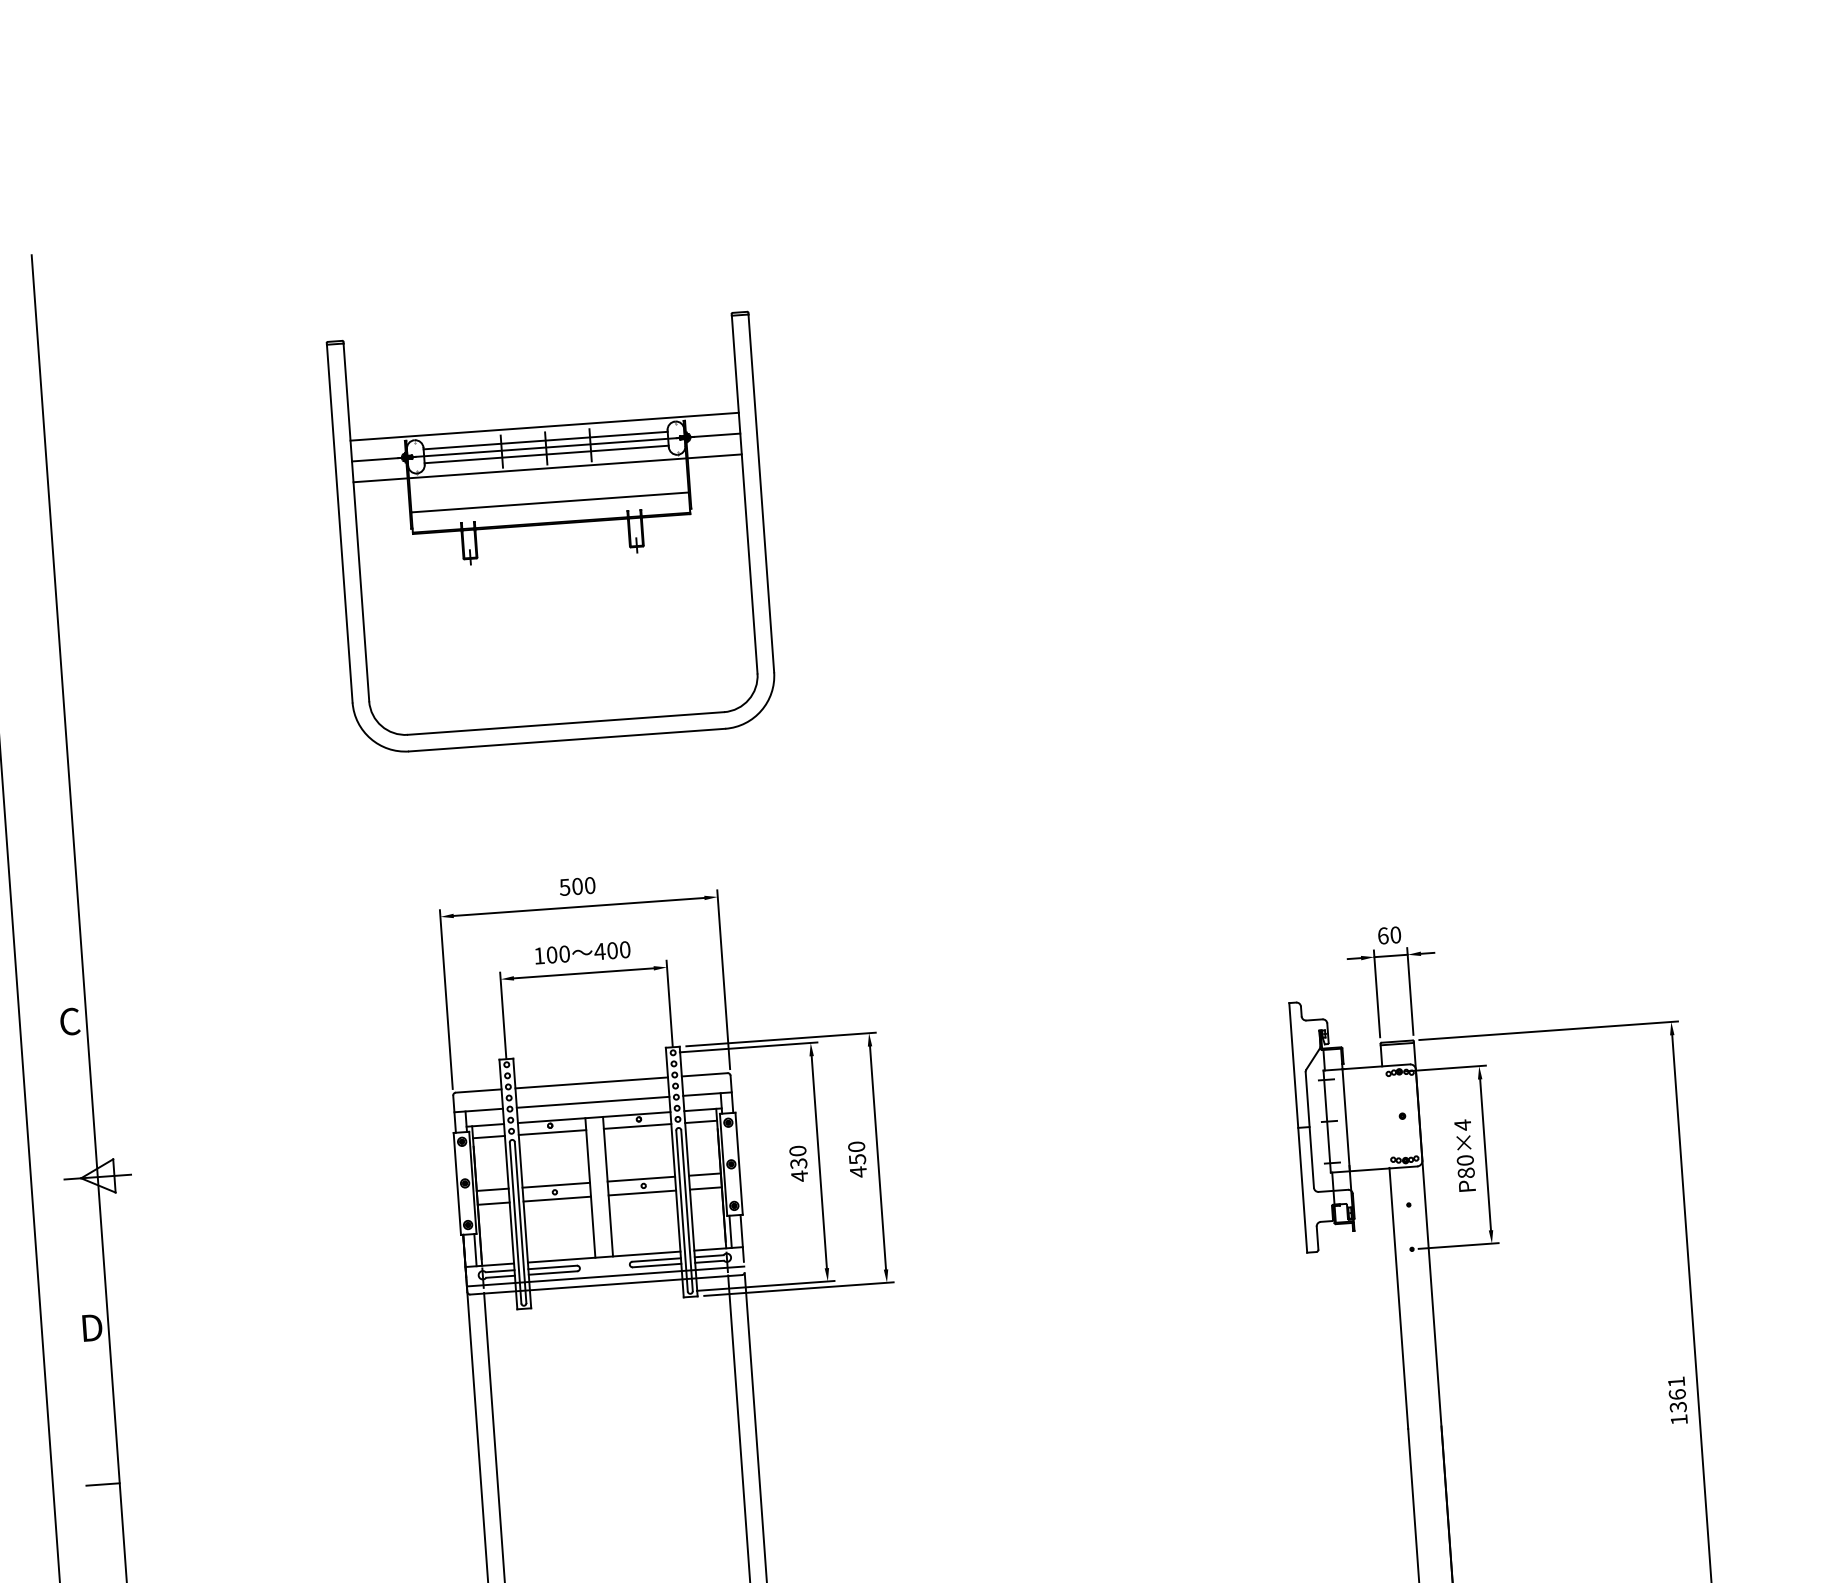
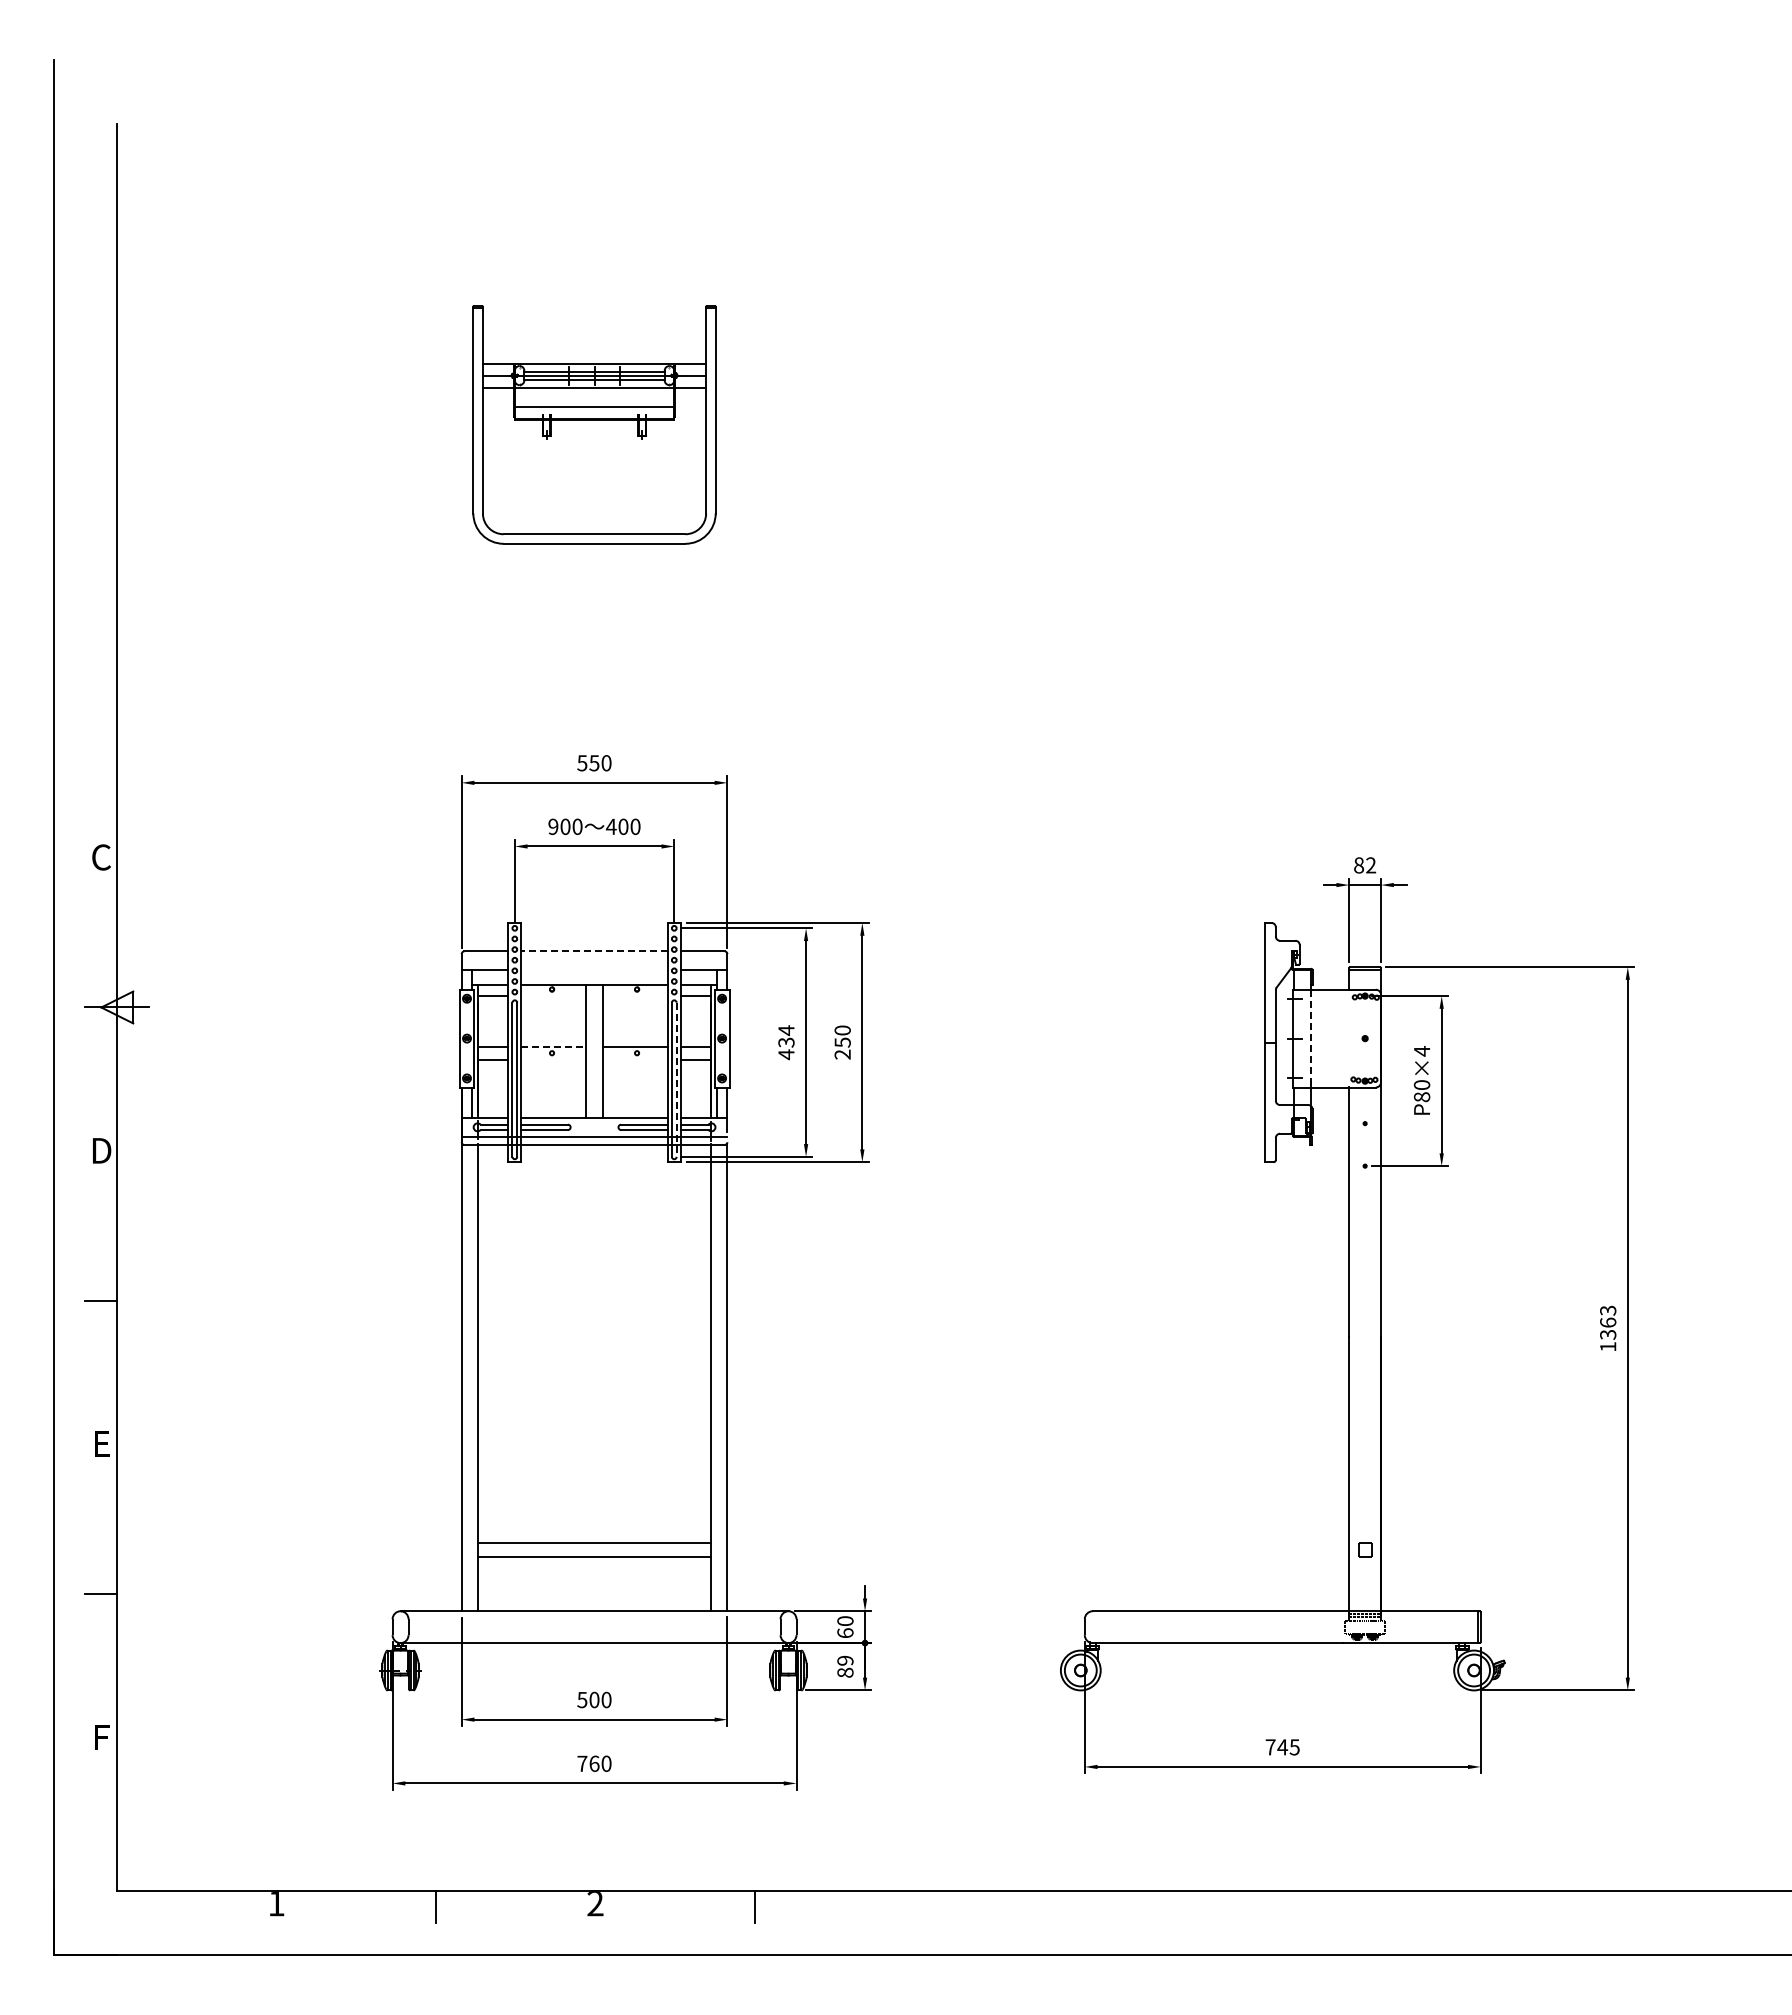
part: (552, 532) -> (594, 424), size x0.6
text: (577, 886) -> (594, 763), 500 -> 550
text: (1389, 935) -> (1365, 865), 60 -> 82
text: (539, 955) -> (553, 826), 100 -> 900
line: (591, 1082) -> (594, 951), solid -> dashed
line: (593, 1102) -> (594, 970), removed
line: (1346, 1120) -> (1311, 1038), solid -> dashed
line: (637, 1126) -> (635, 996), removed
line: (552, 1133) -> (553, 996), removed
text: (797, 1151) -> (786, 1030), 430 -> 434
text: (858, 1171) -> (842, 1054), 450 -> 250
line: (557, 1185) -> (554, 1046), solid -> dashed
line: (642, 1192) -> (635, 1059), removed
line: (556, 1198) -> (553, 1059), removed
line: (686, 1211) -> (676, 1080), solid -> dashed
text: (1676, 1381) -> (1608, 1310), 1361 -> 1363

